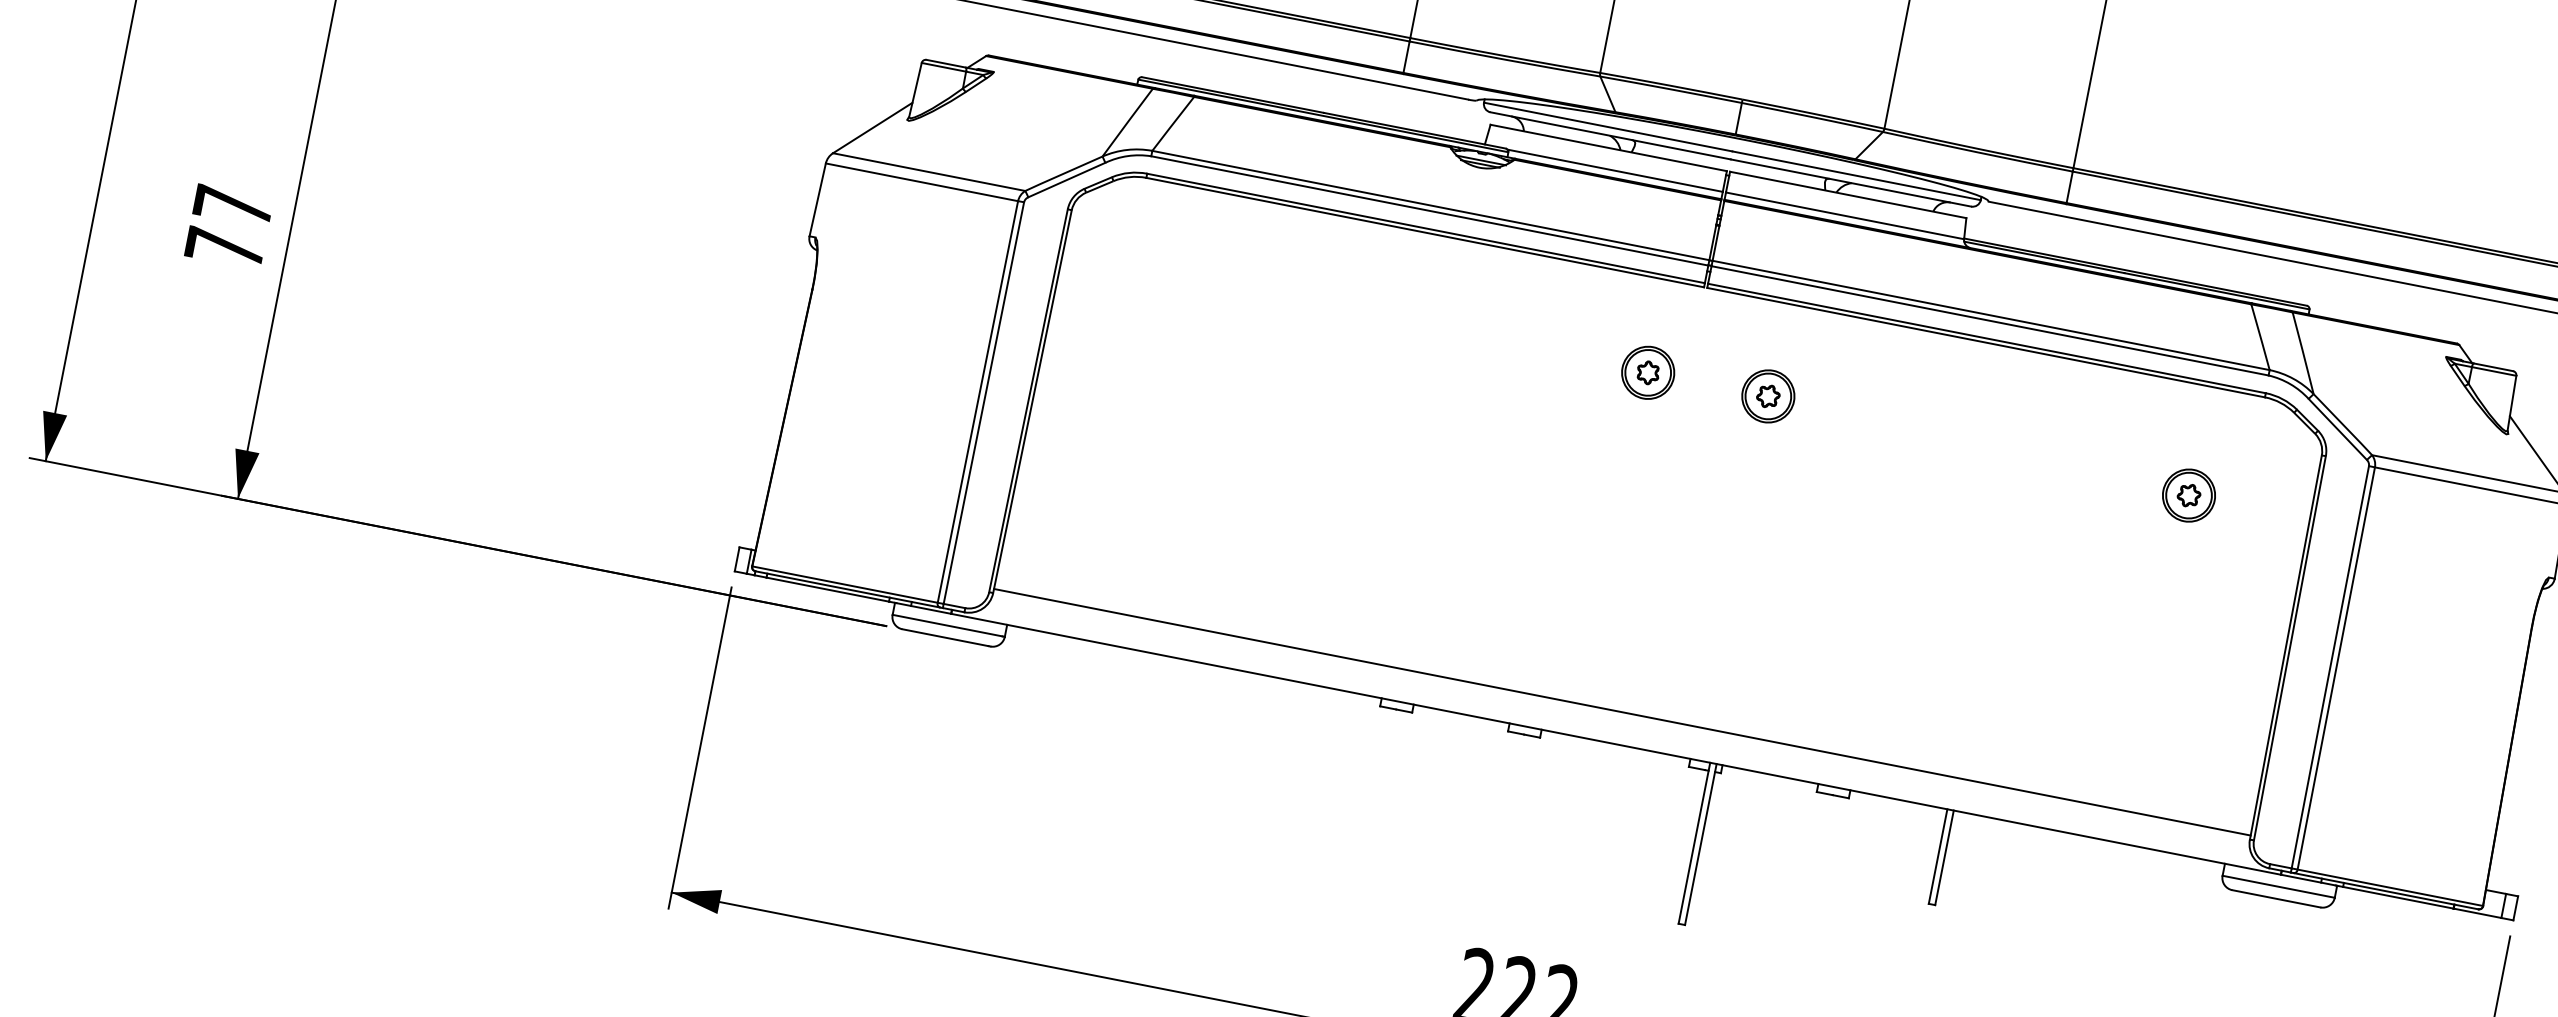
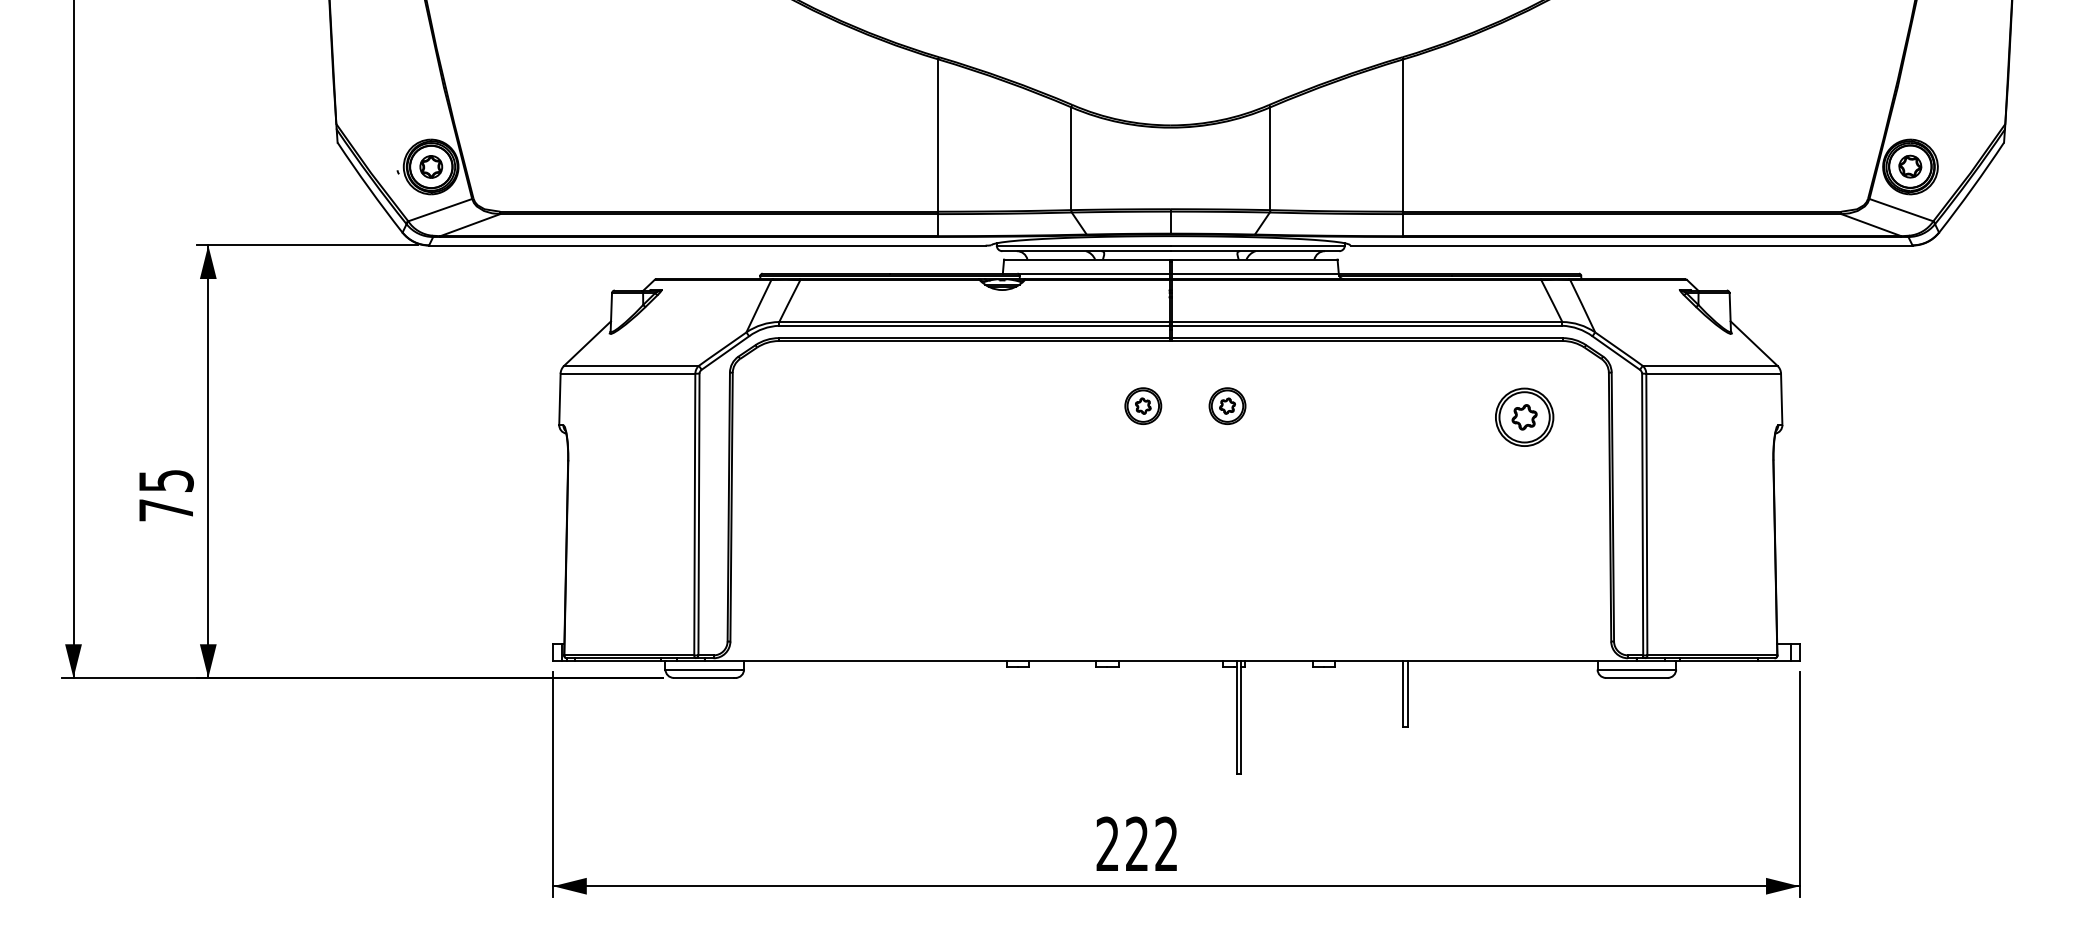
text: (233, 205) -> (166, 480), 77 -> 75
part: (2188, 495) -> (1524, 417), size x1.6
line: (1621, 711) -> (1170, 638), removed

